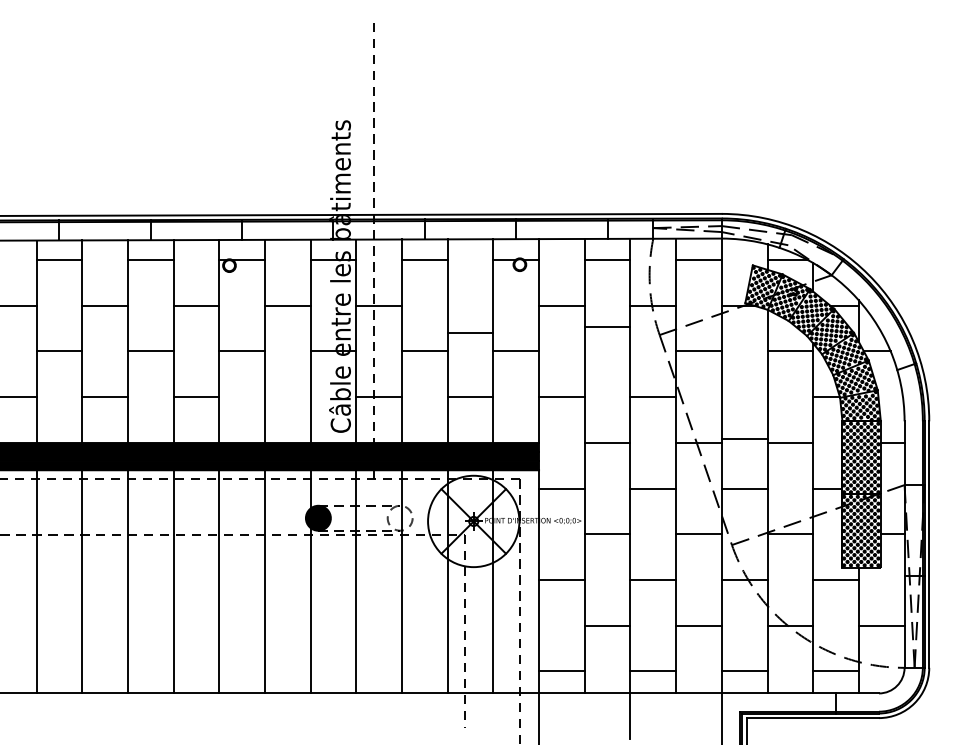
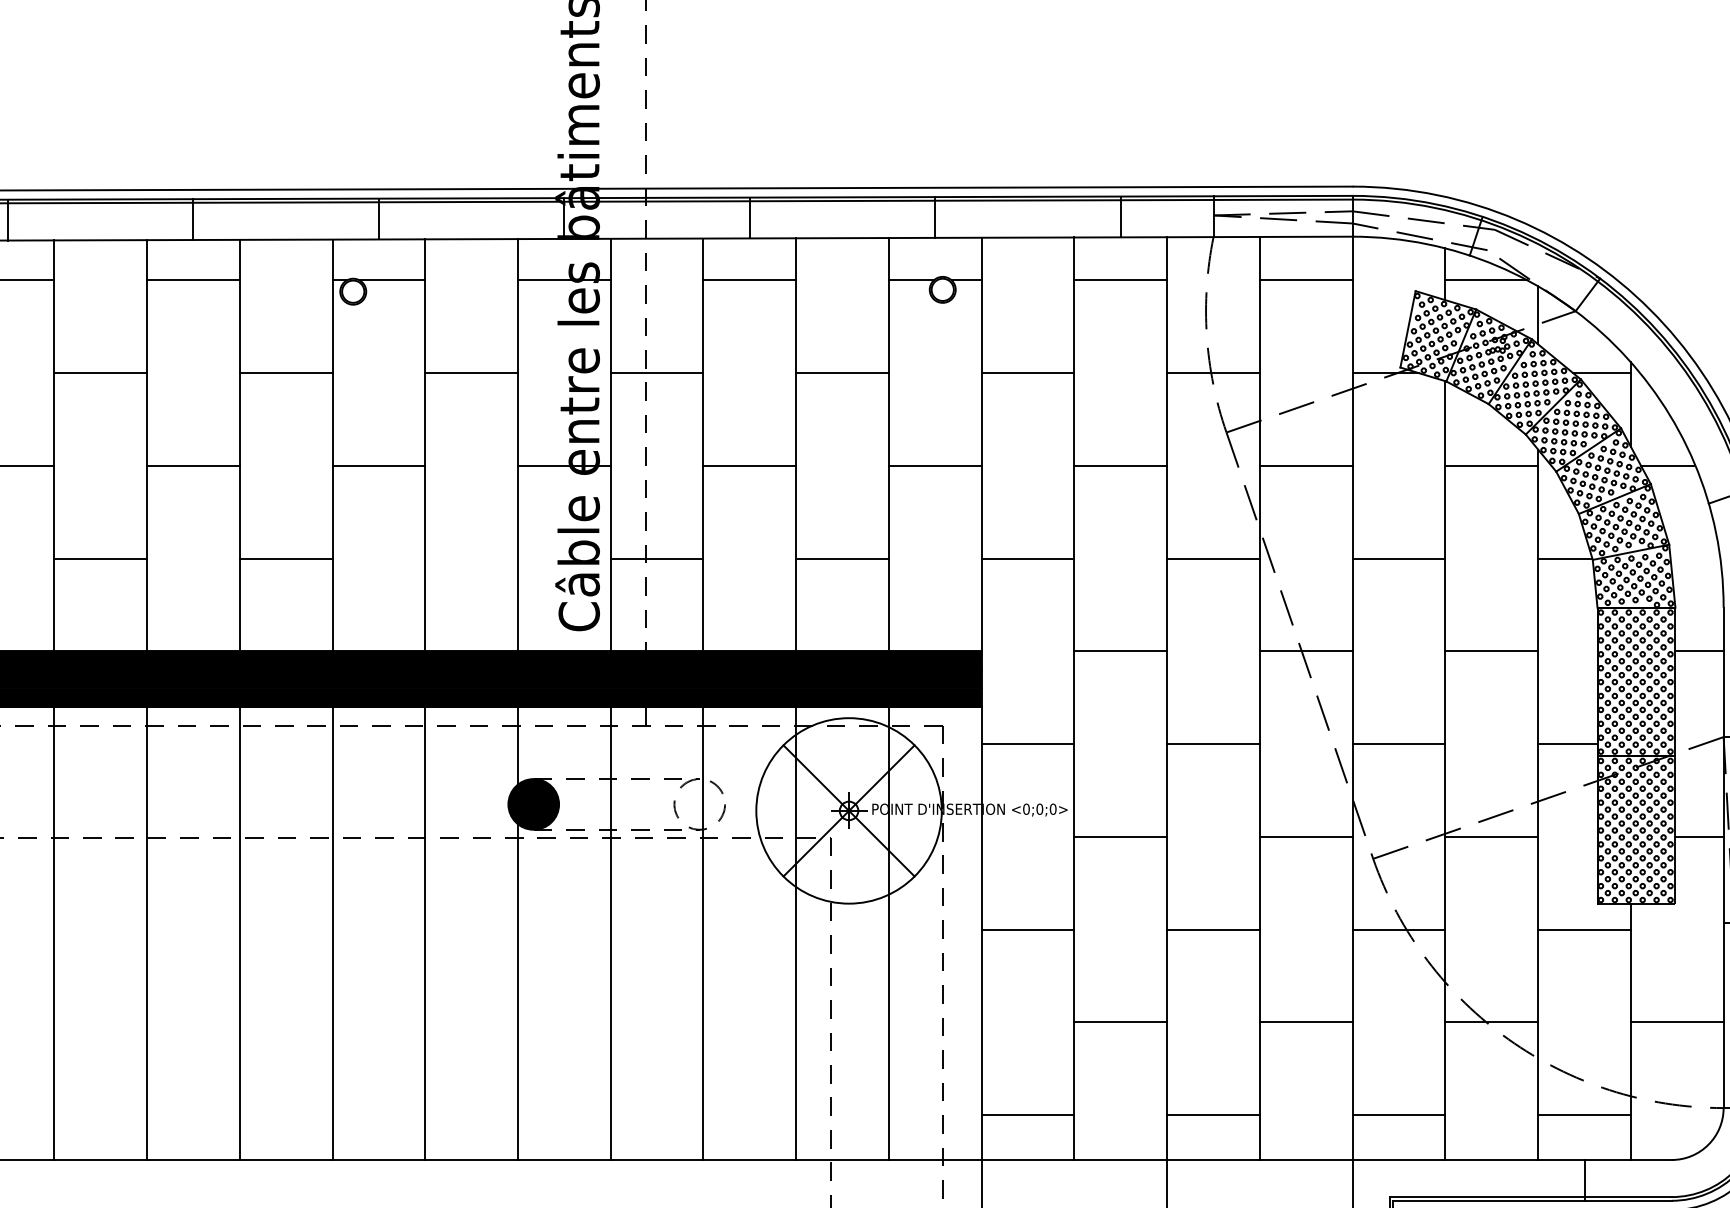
line: (607, 327) -> (1120, 465), moved
line: (470, 332) -> (842, 372), moved
line: (744, 439) -> (1398, 559), moved

